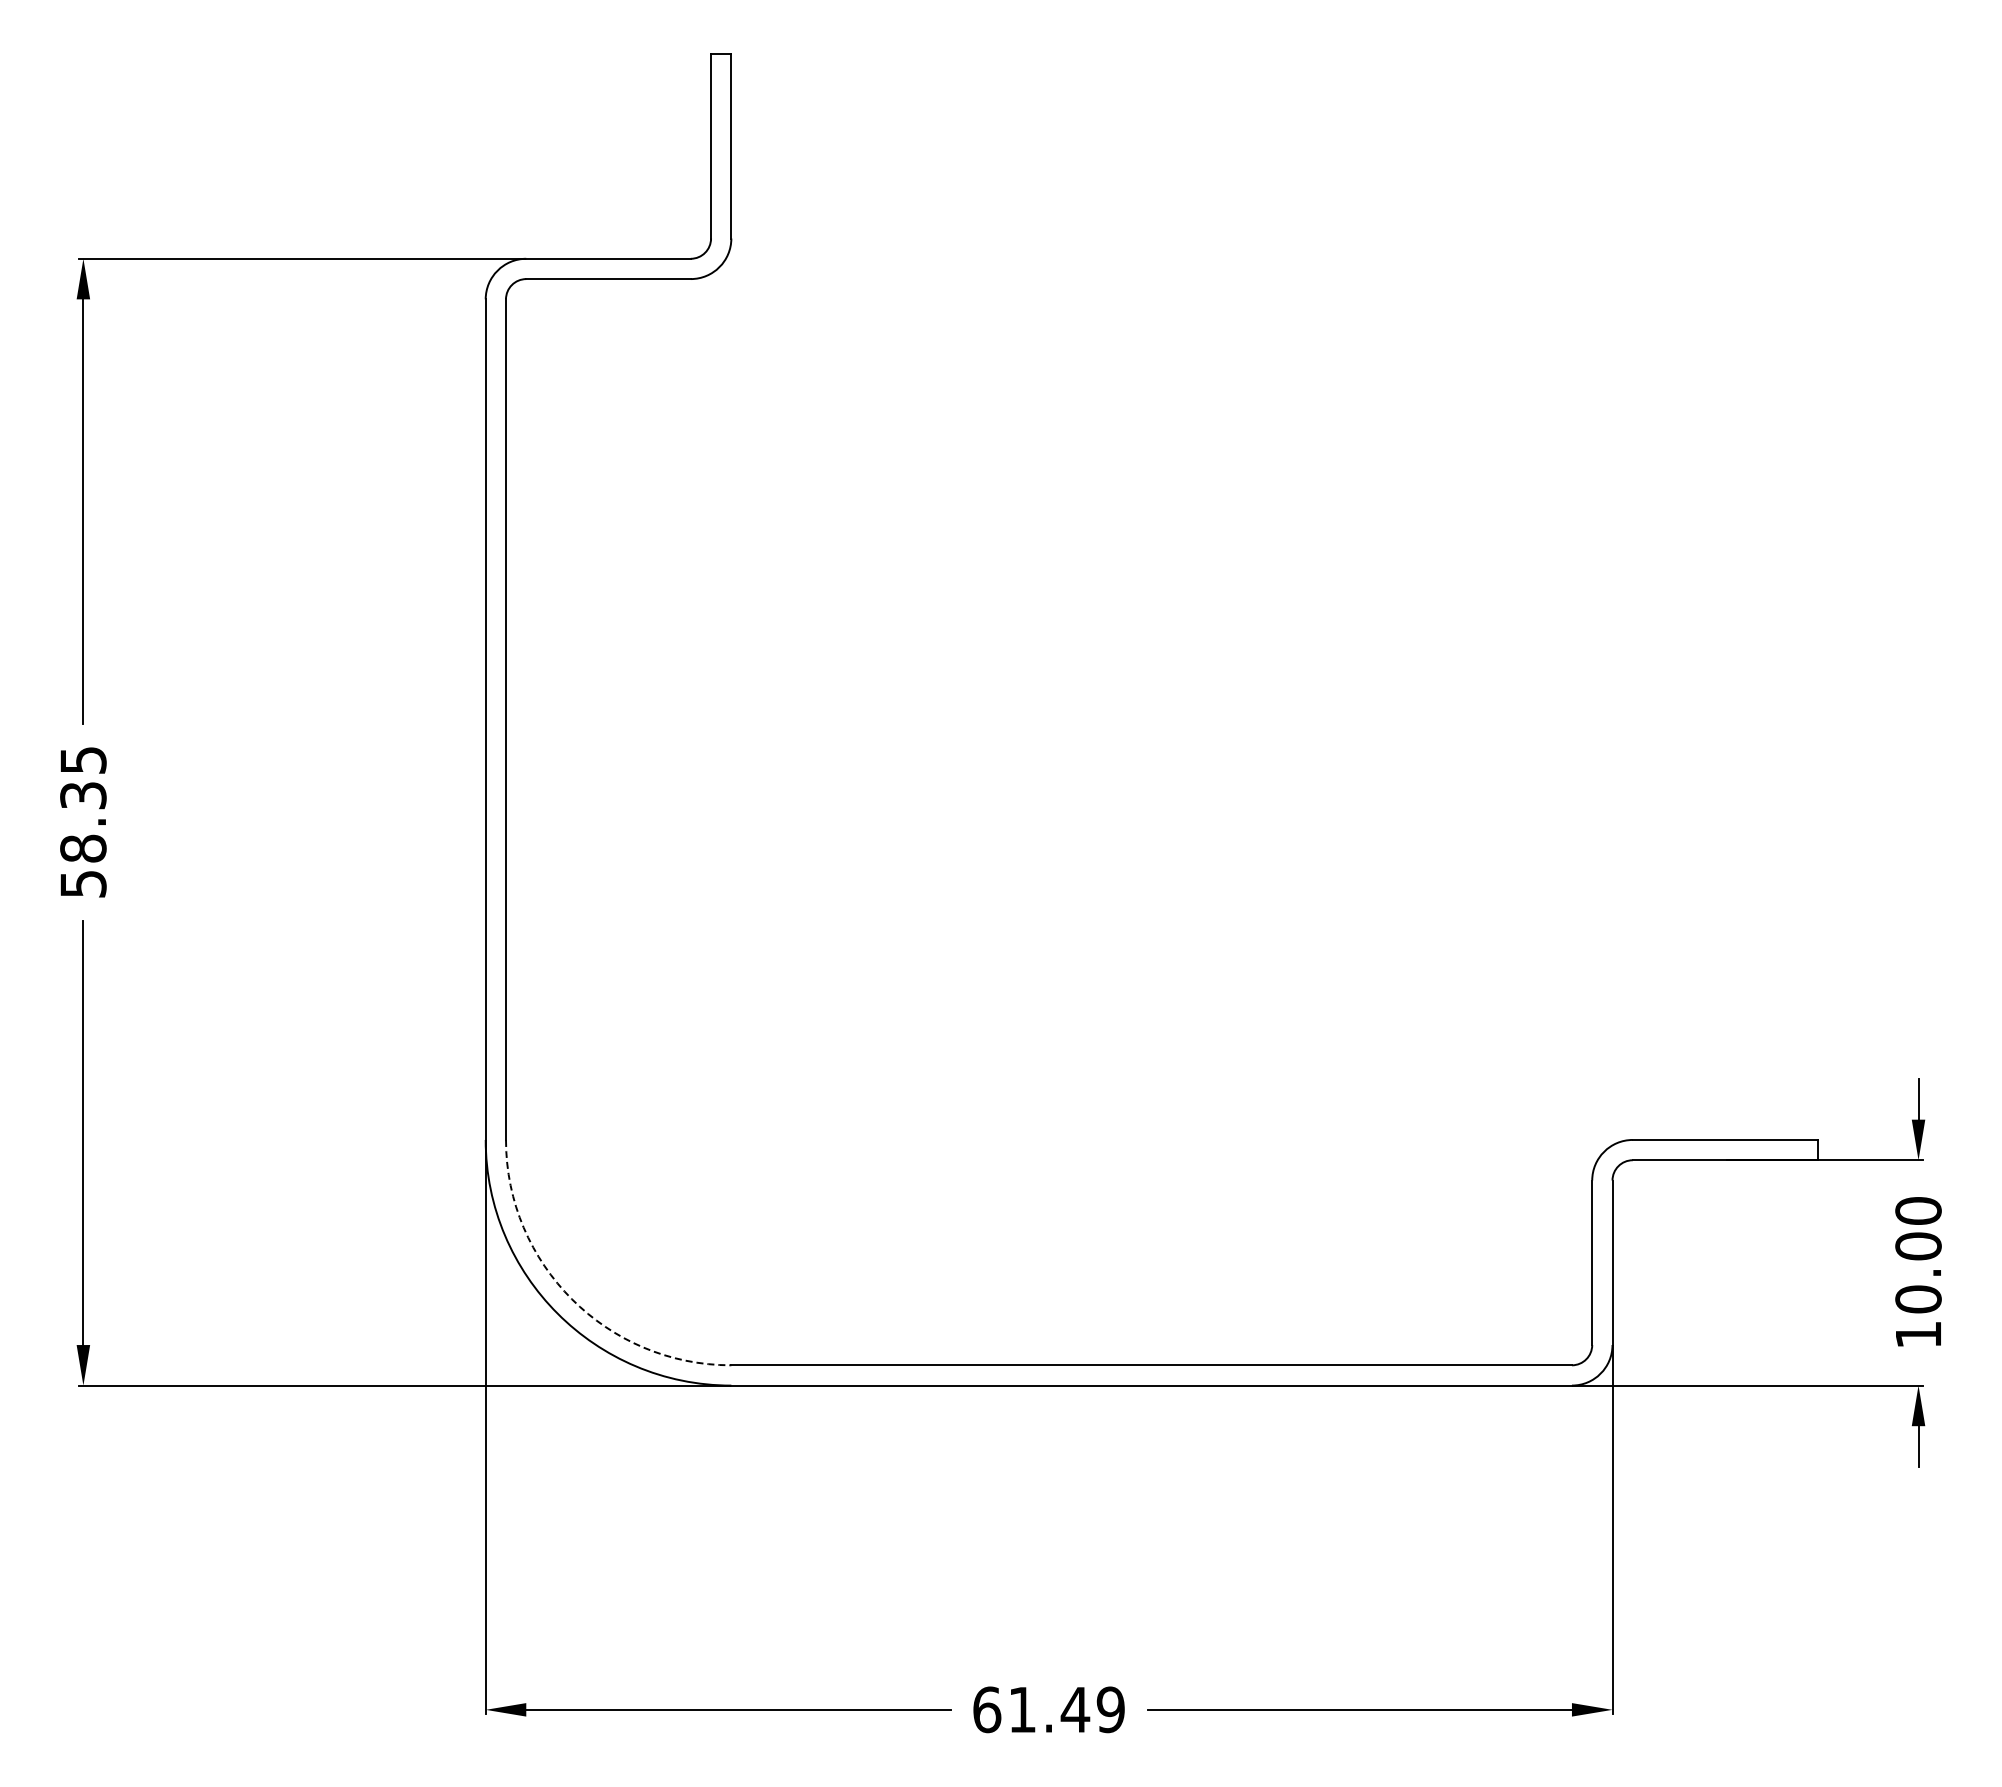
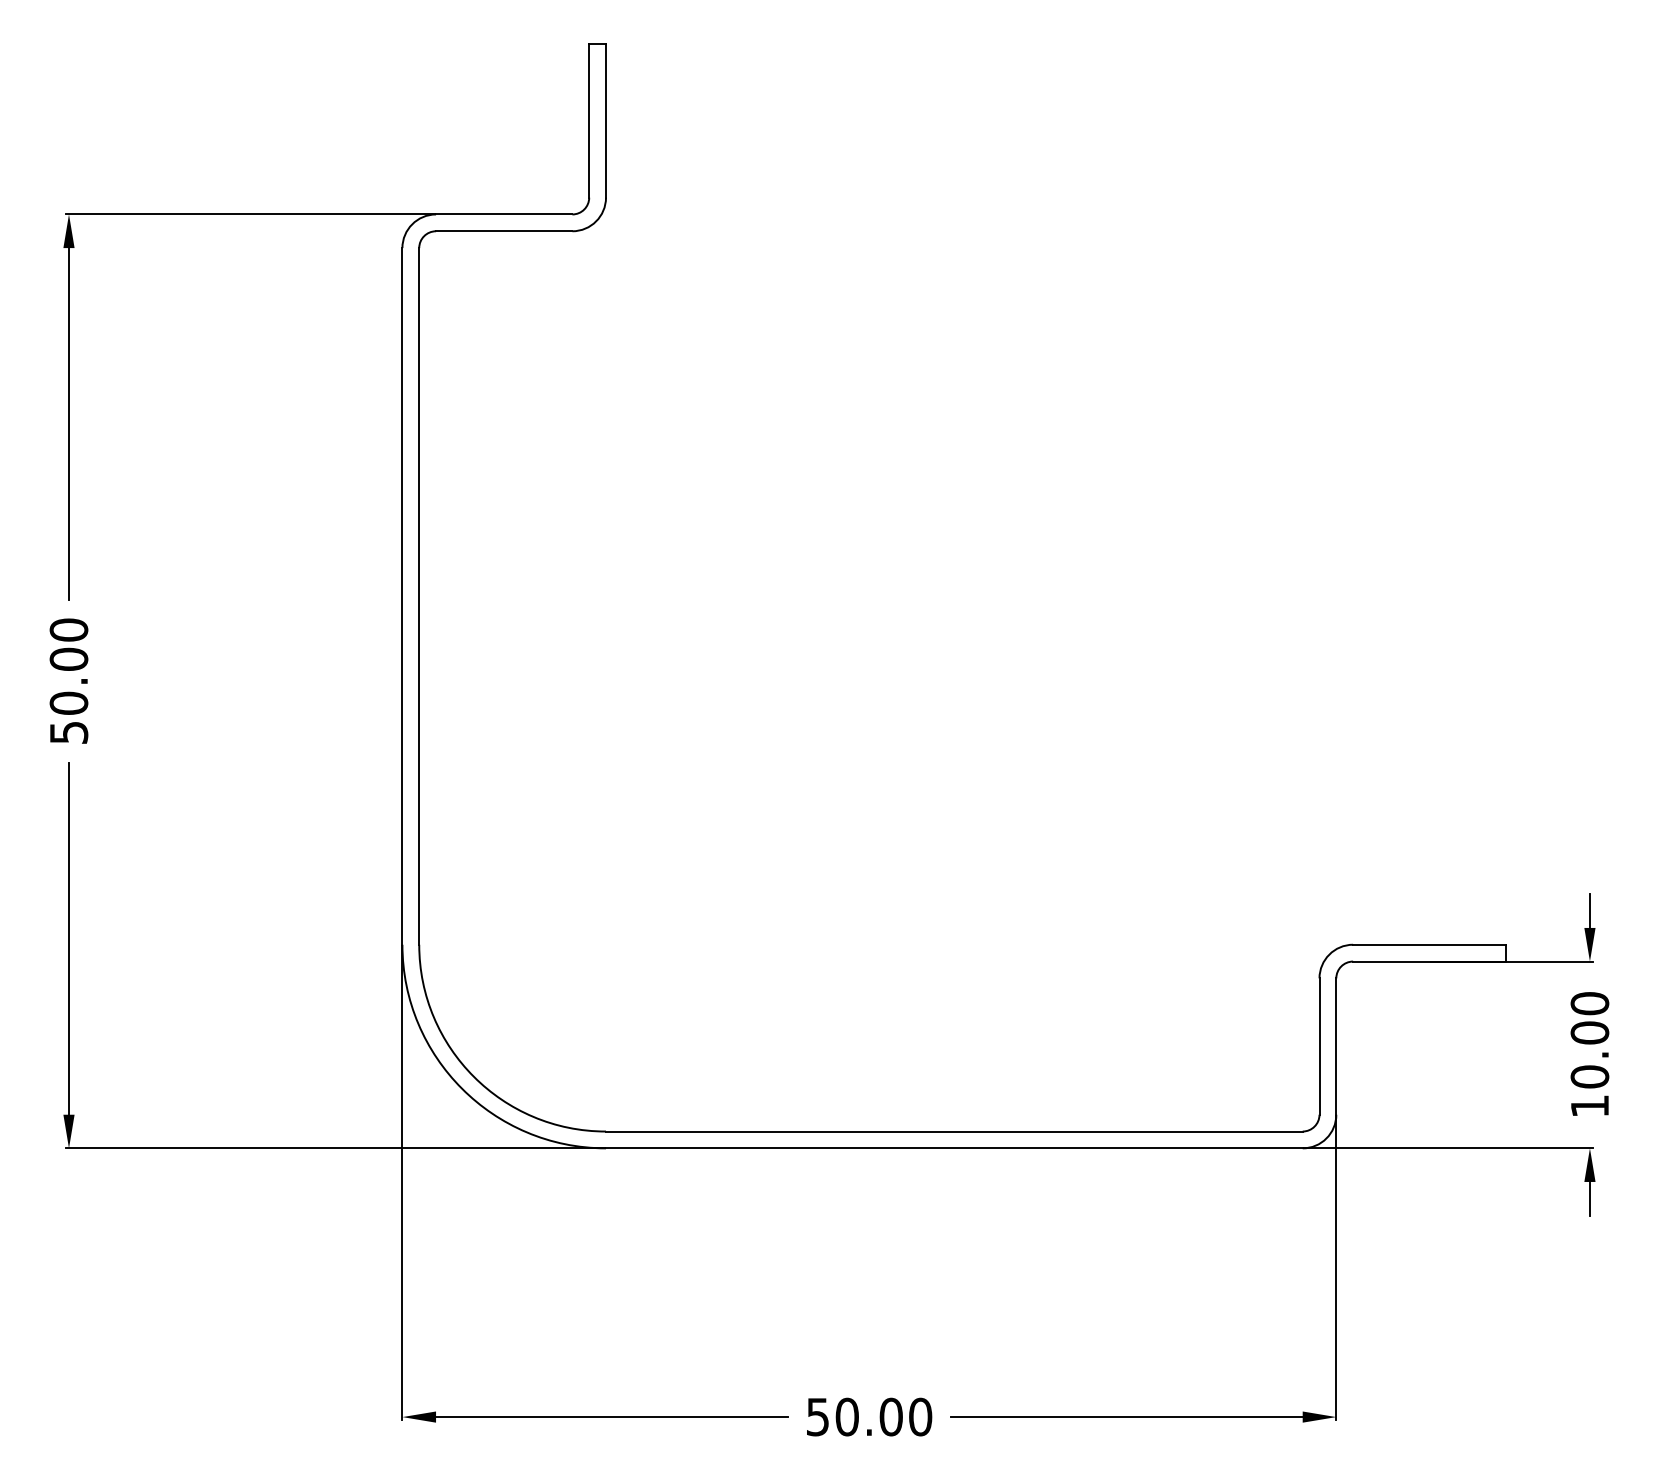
text: (83, 804) -> (69, 666), 58.35 -> 50.00
arc: (572, 1299) -> (474, 1076), dashed -> solid
text: (1048, 1709) -> (868, 1416), 61.49 -> 50.00

